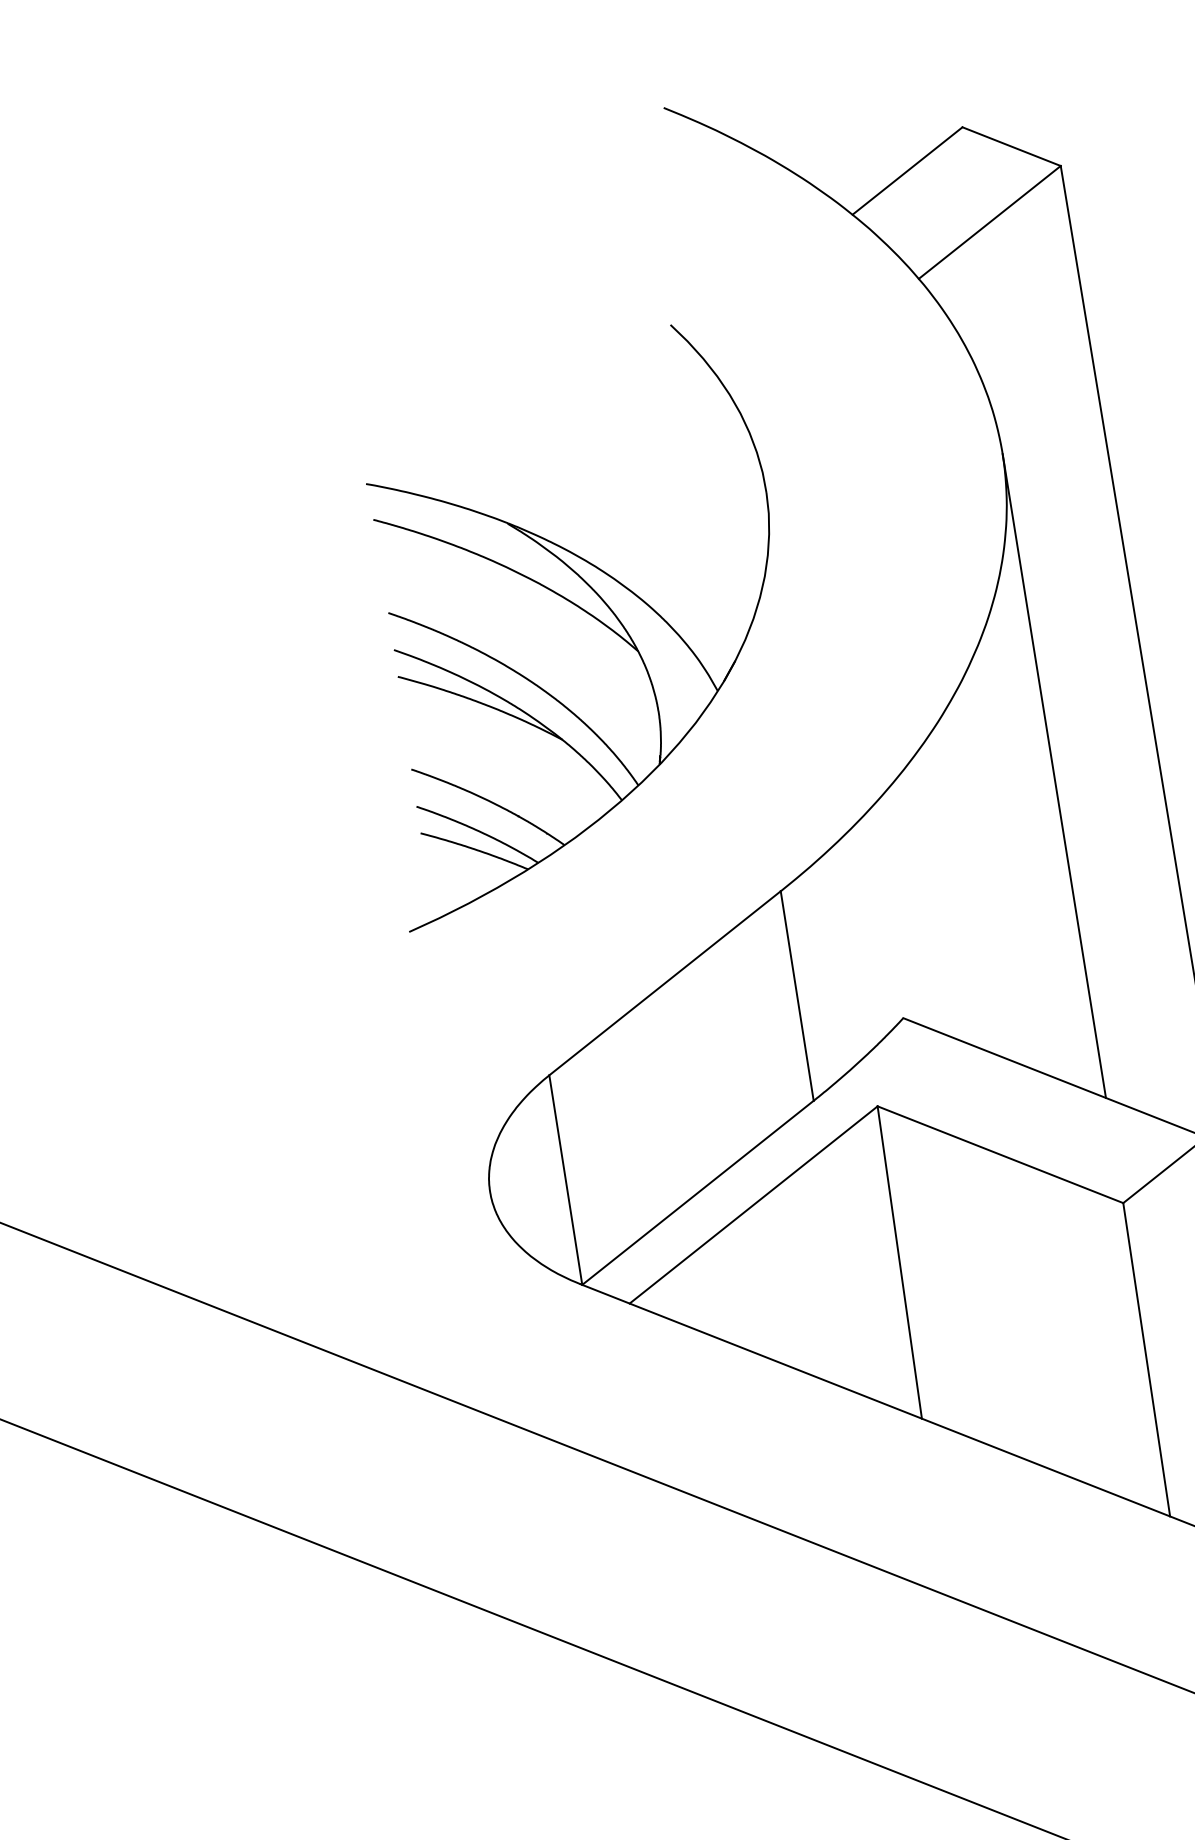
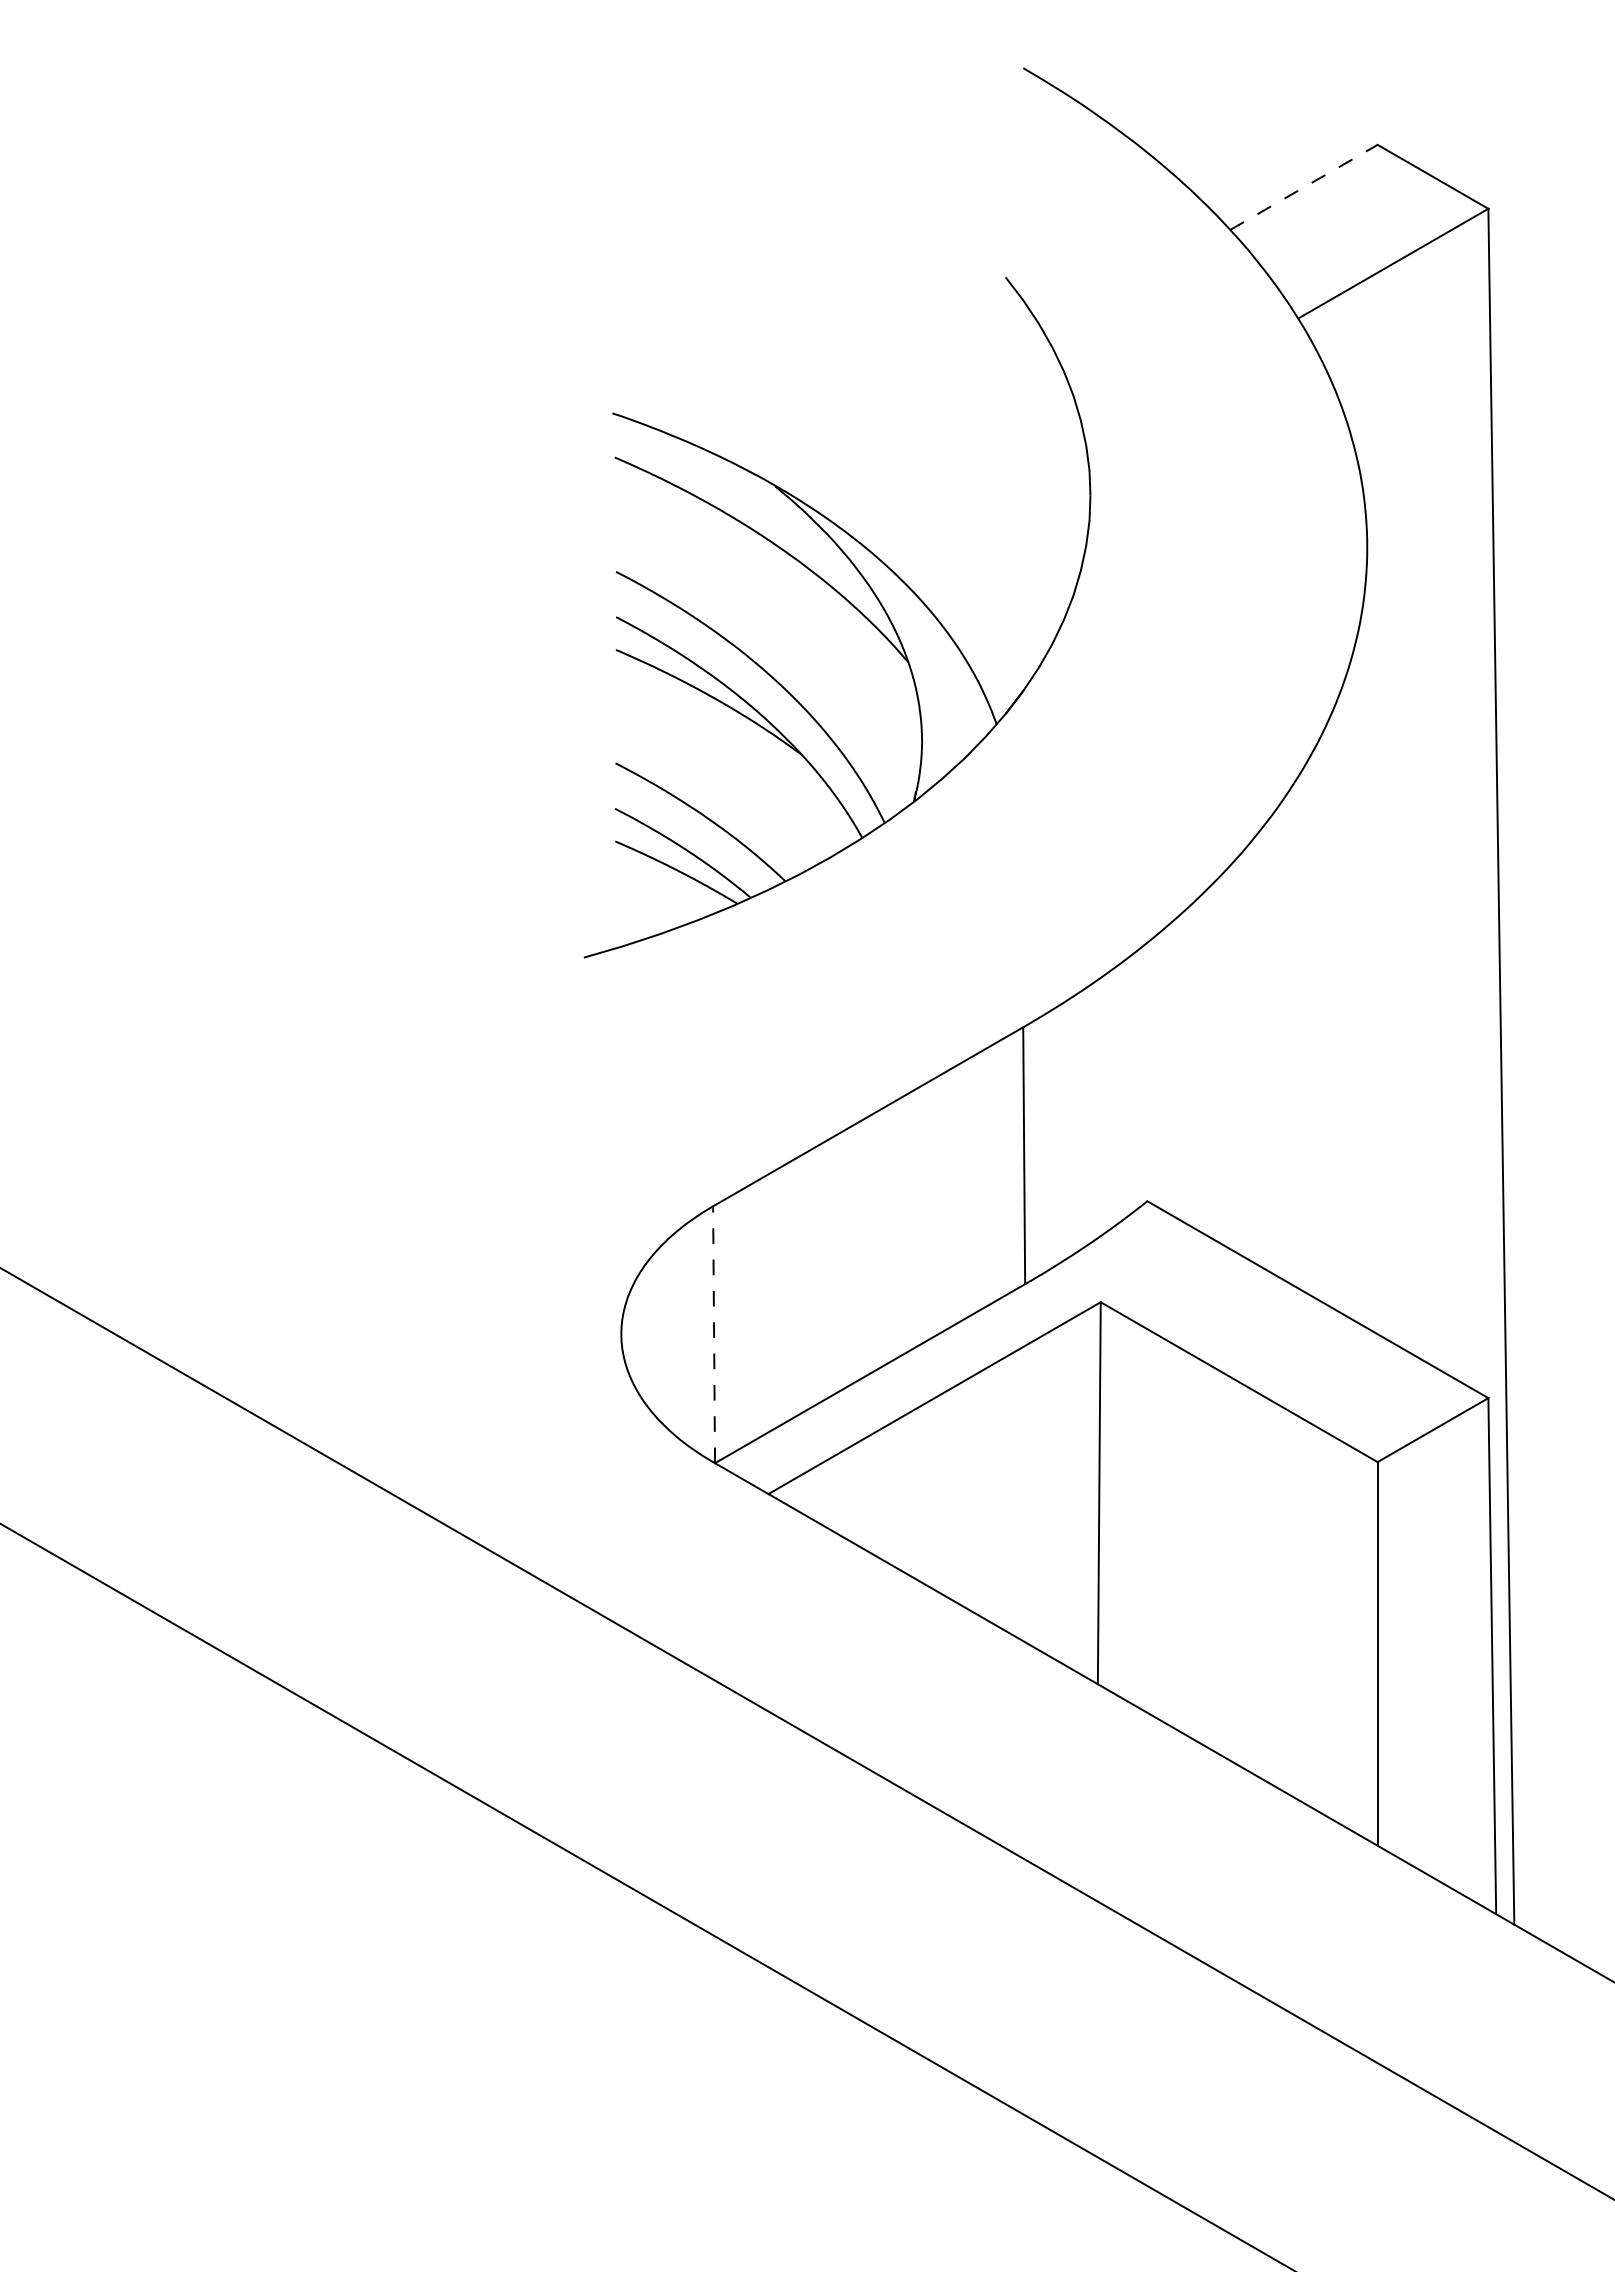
line: (907, 171) -> (1304, 187), solid -> dashed
part: (583, 611) -> (850, 604), moved
line: (1054, 776) -> (1371, 938), removed
line: (566, 1179) -> (714, 1334), solid -> dashed

